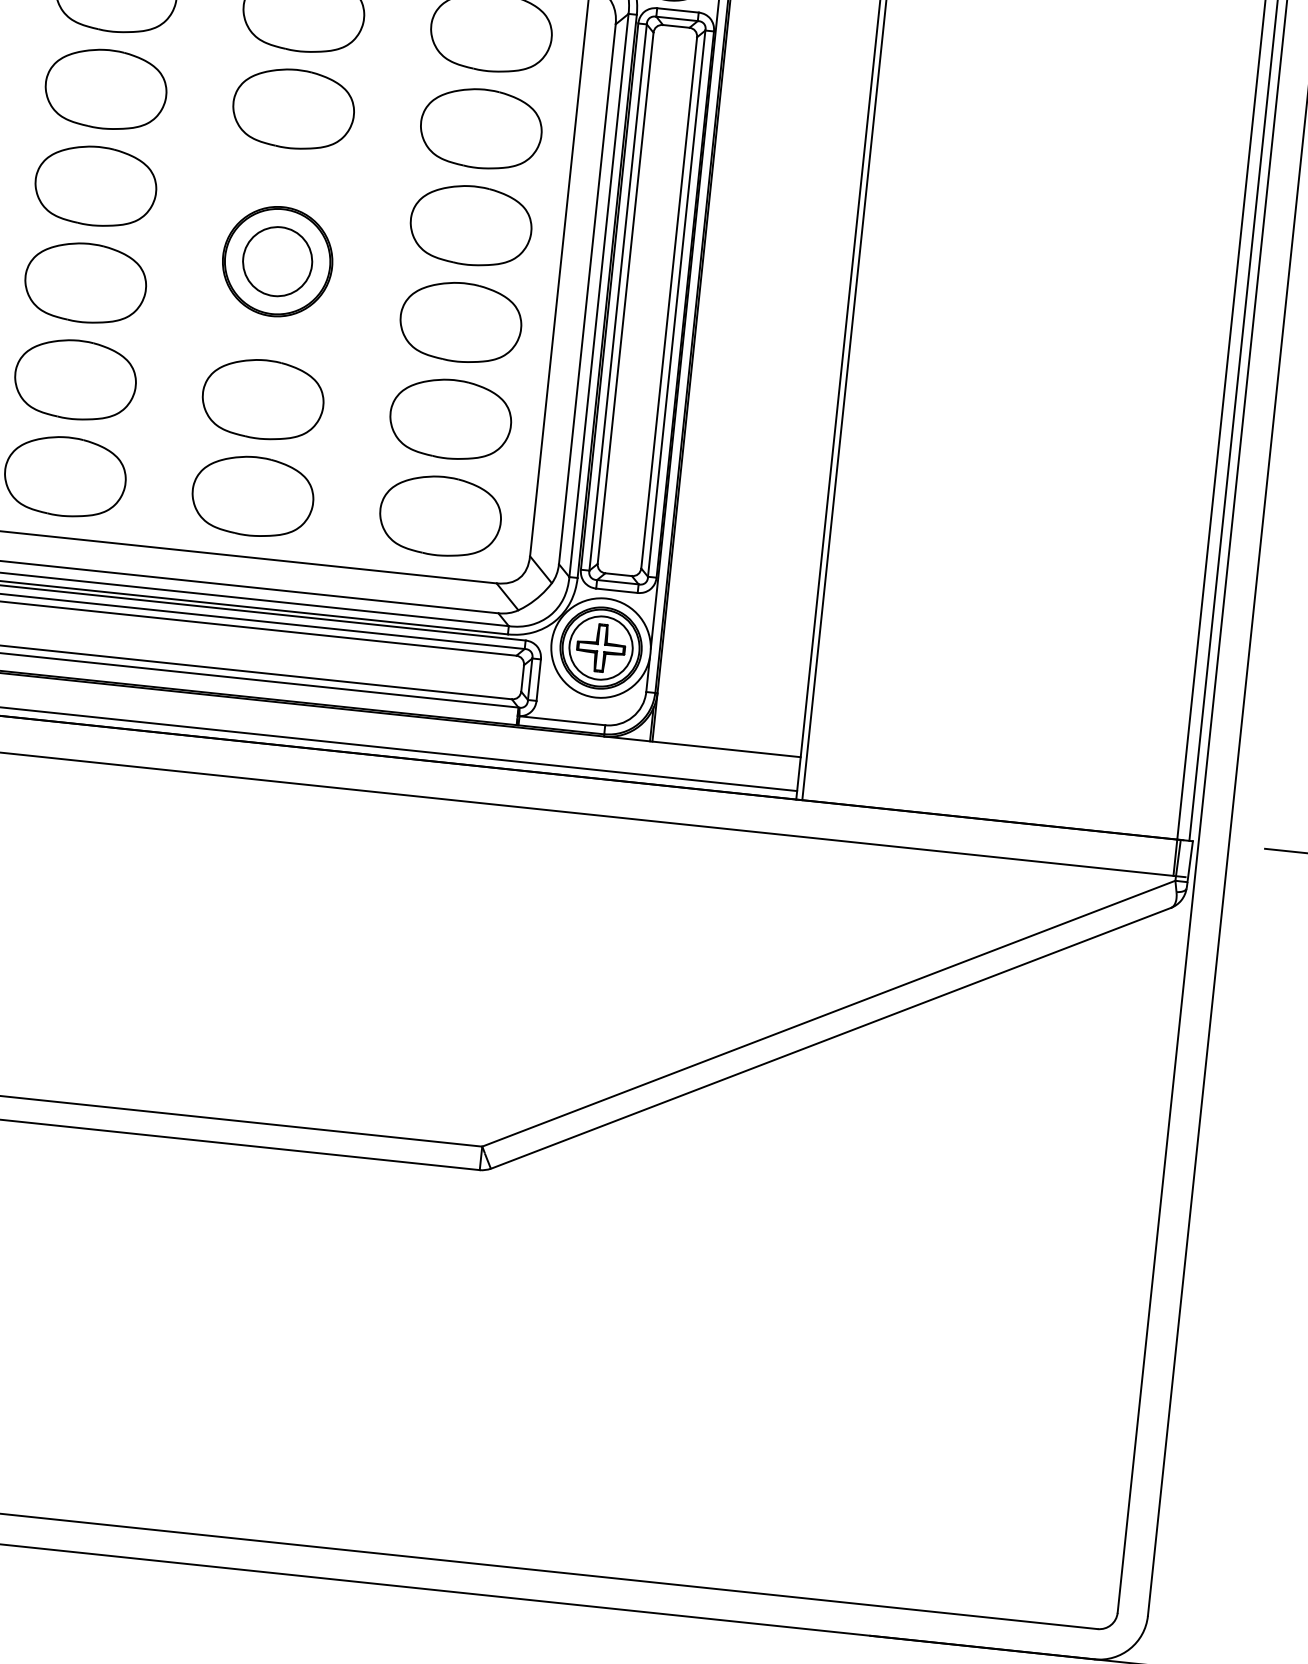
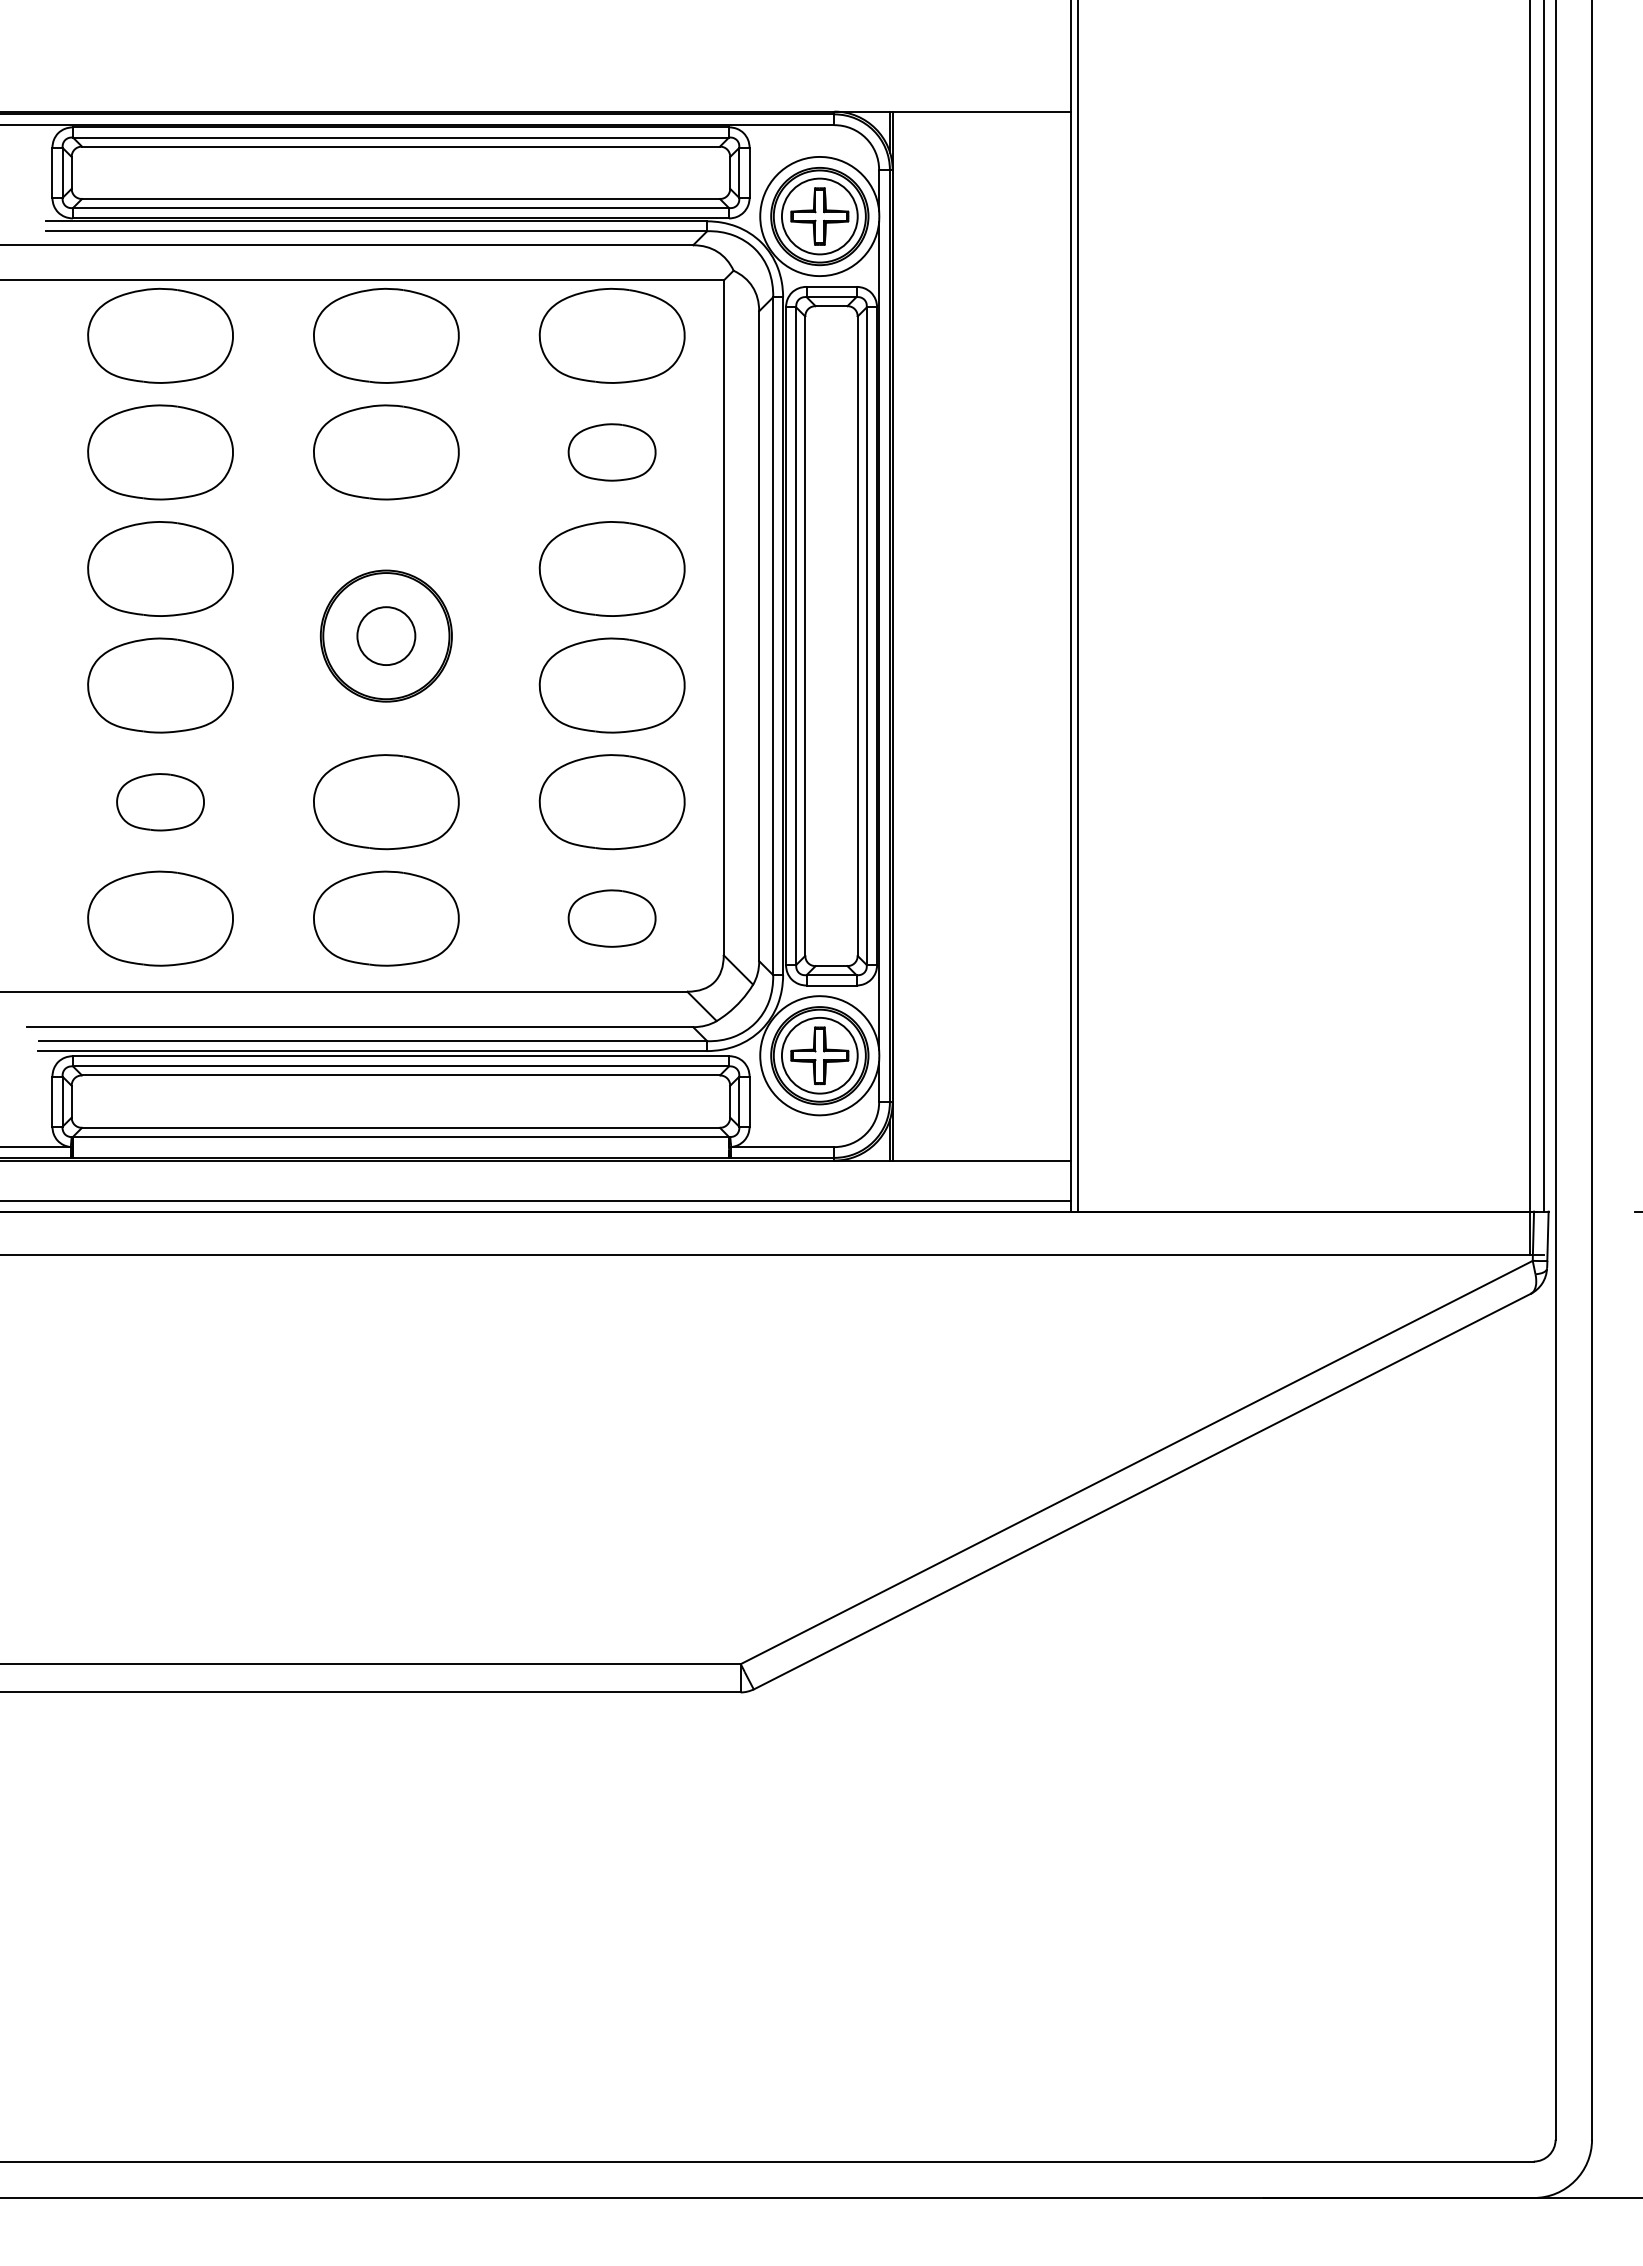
part: (480, 128) -> (611, 452), size x0.6
circle: (277, 261) -> (386, 635), size x0.7
part: (75, 380) -> (160, 802), size x0.6
part: (440, 515) -> (611, 918), size x0.6

